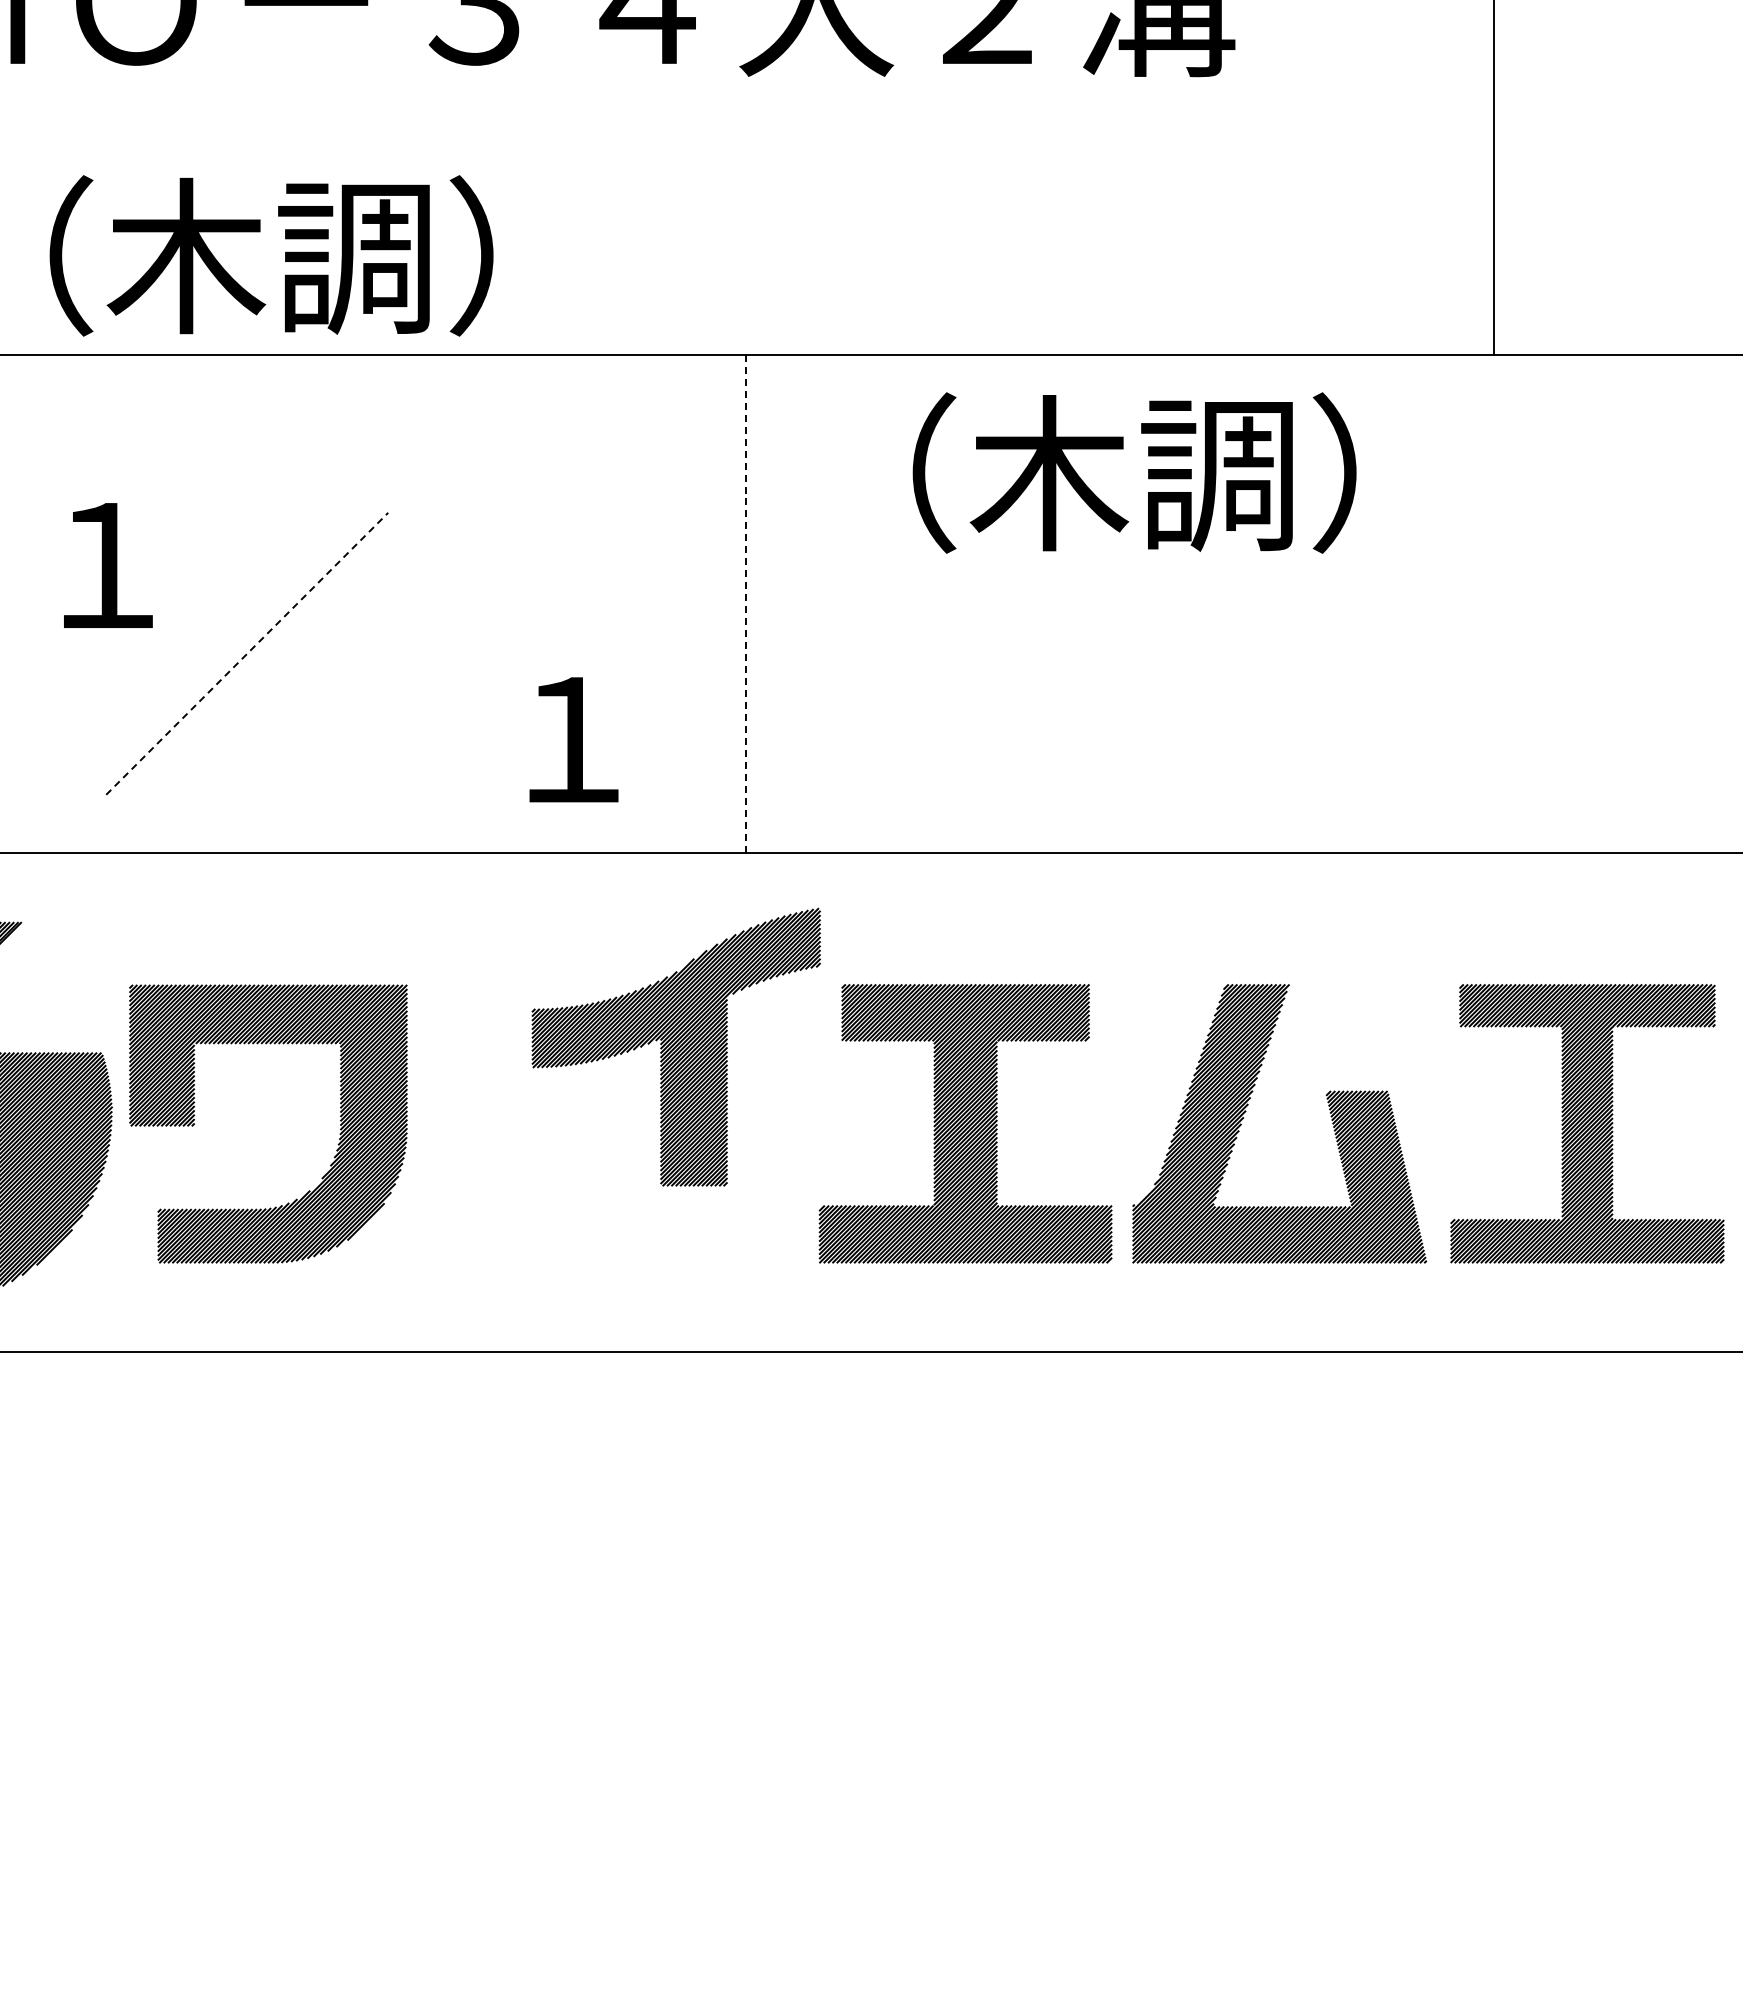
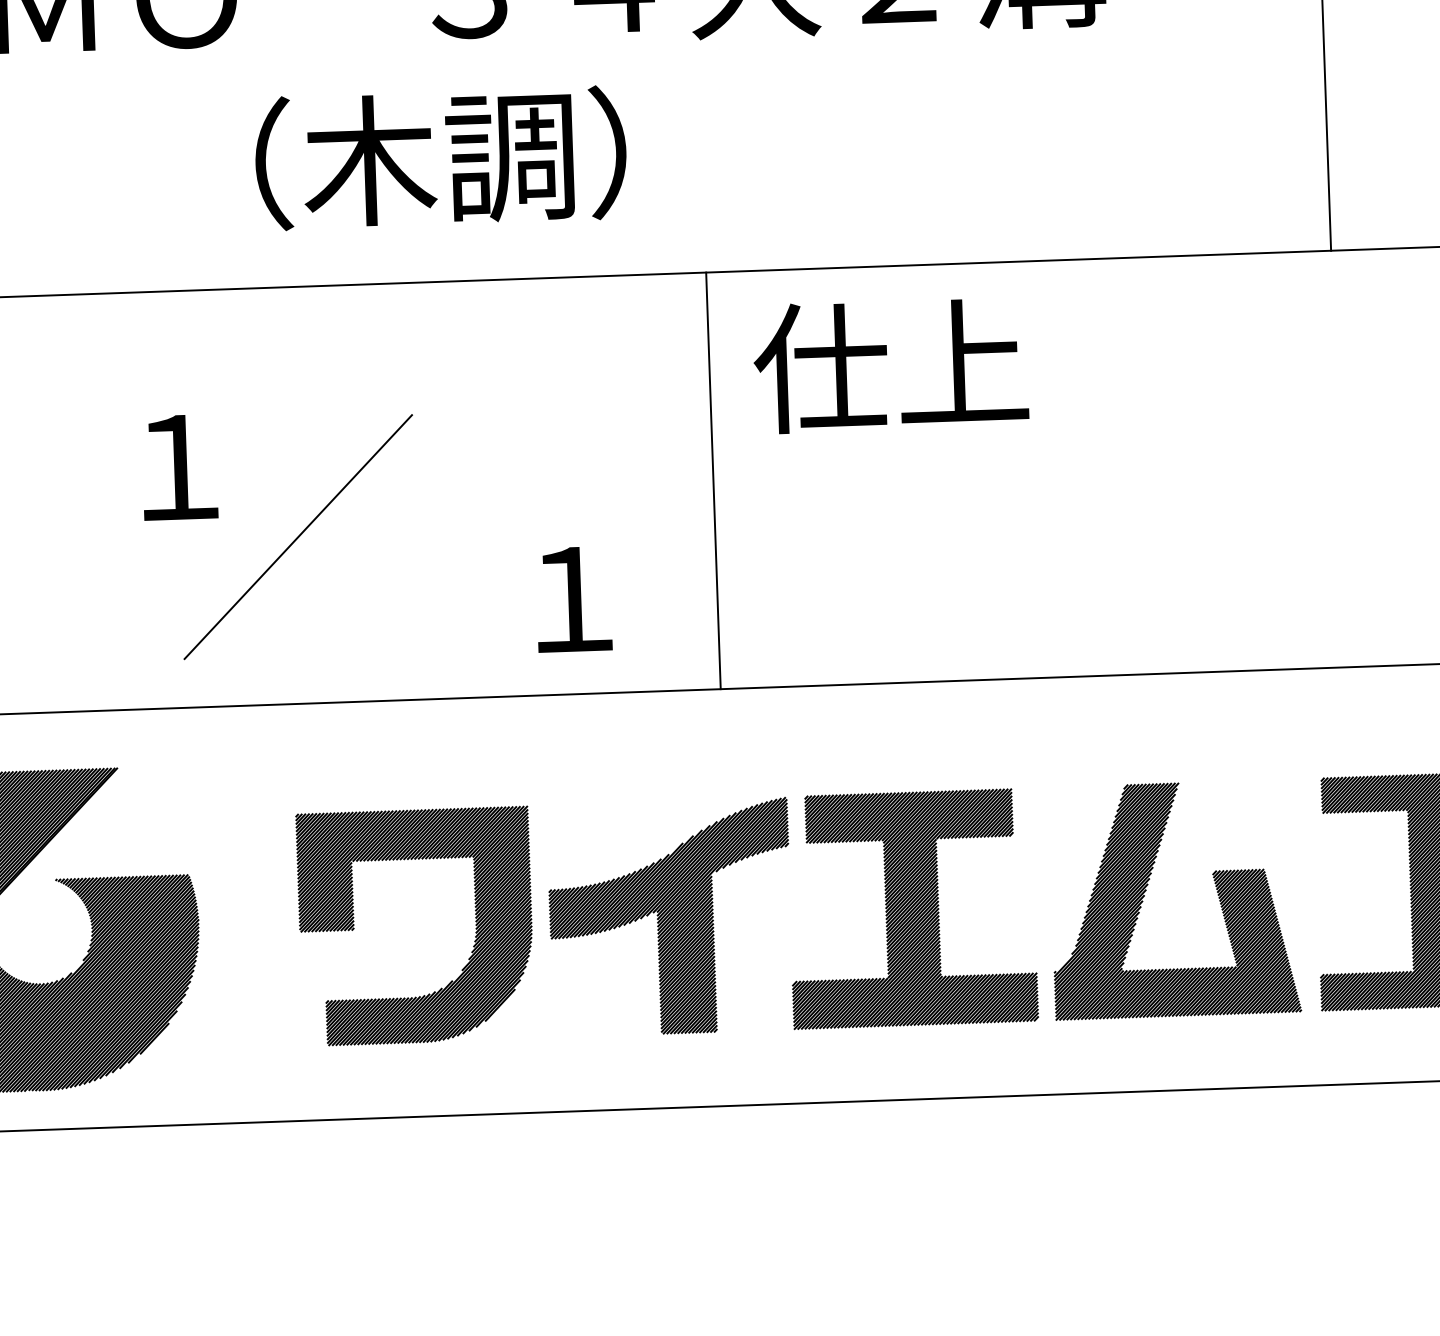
text: (271, 255) -> (440, 157), moved
text: (1077, 472) -> (986, 361), （木調） -> 仕上
line: (745, 604) -> (713, 481), dashed -> solid
line: (247, 653) -> (298, 536), dashed -> solid
part: (675, 1046) -> (669, 917), moved
part: (339, 1133) -> (475, 932), moved

